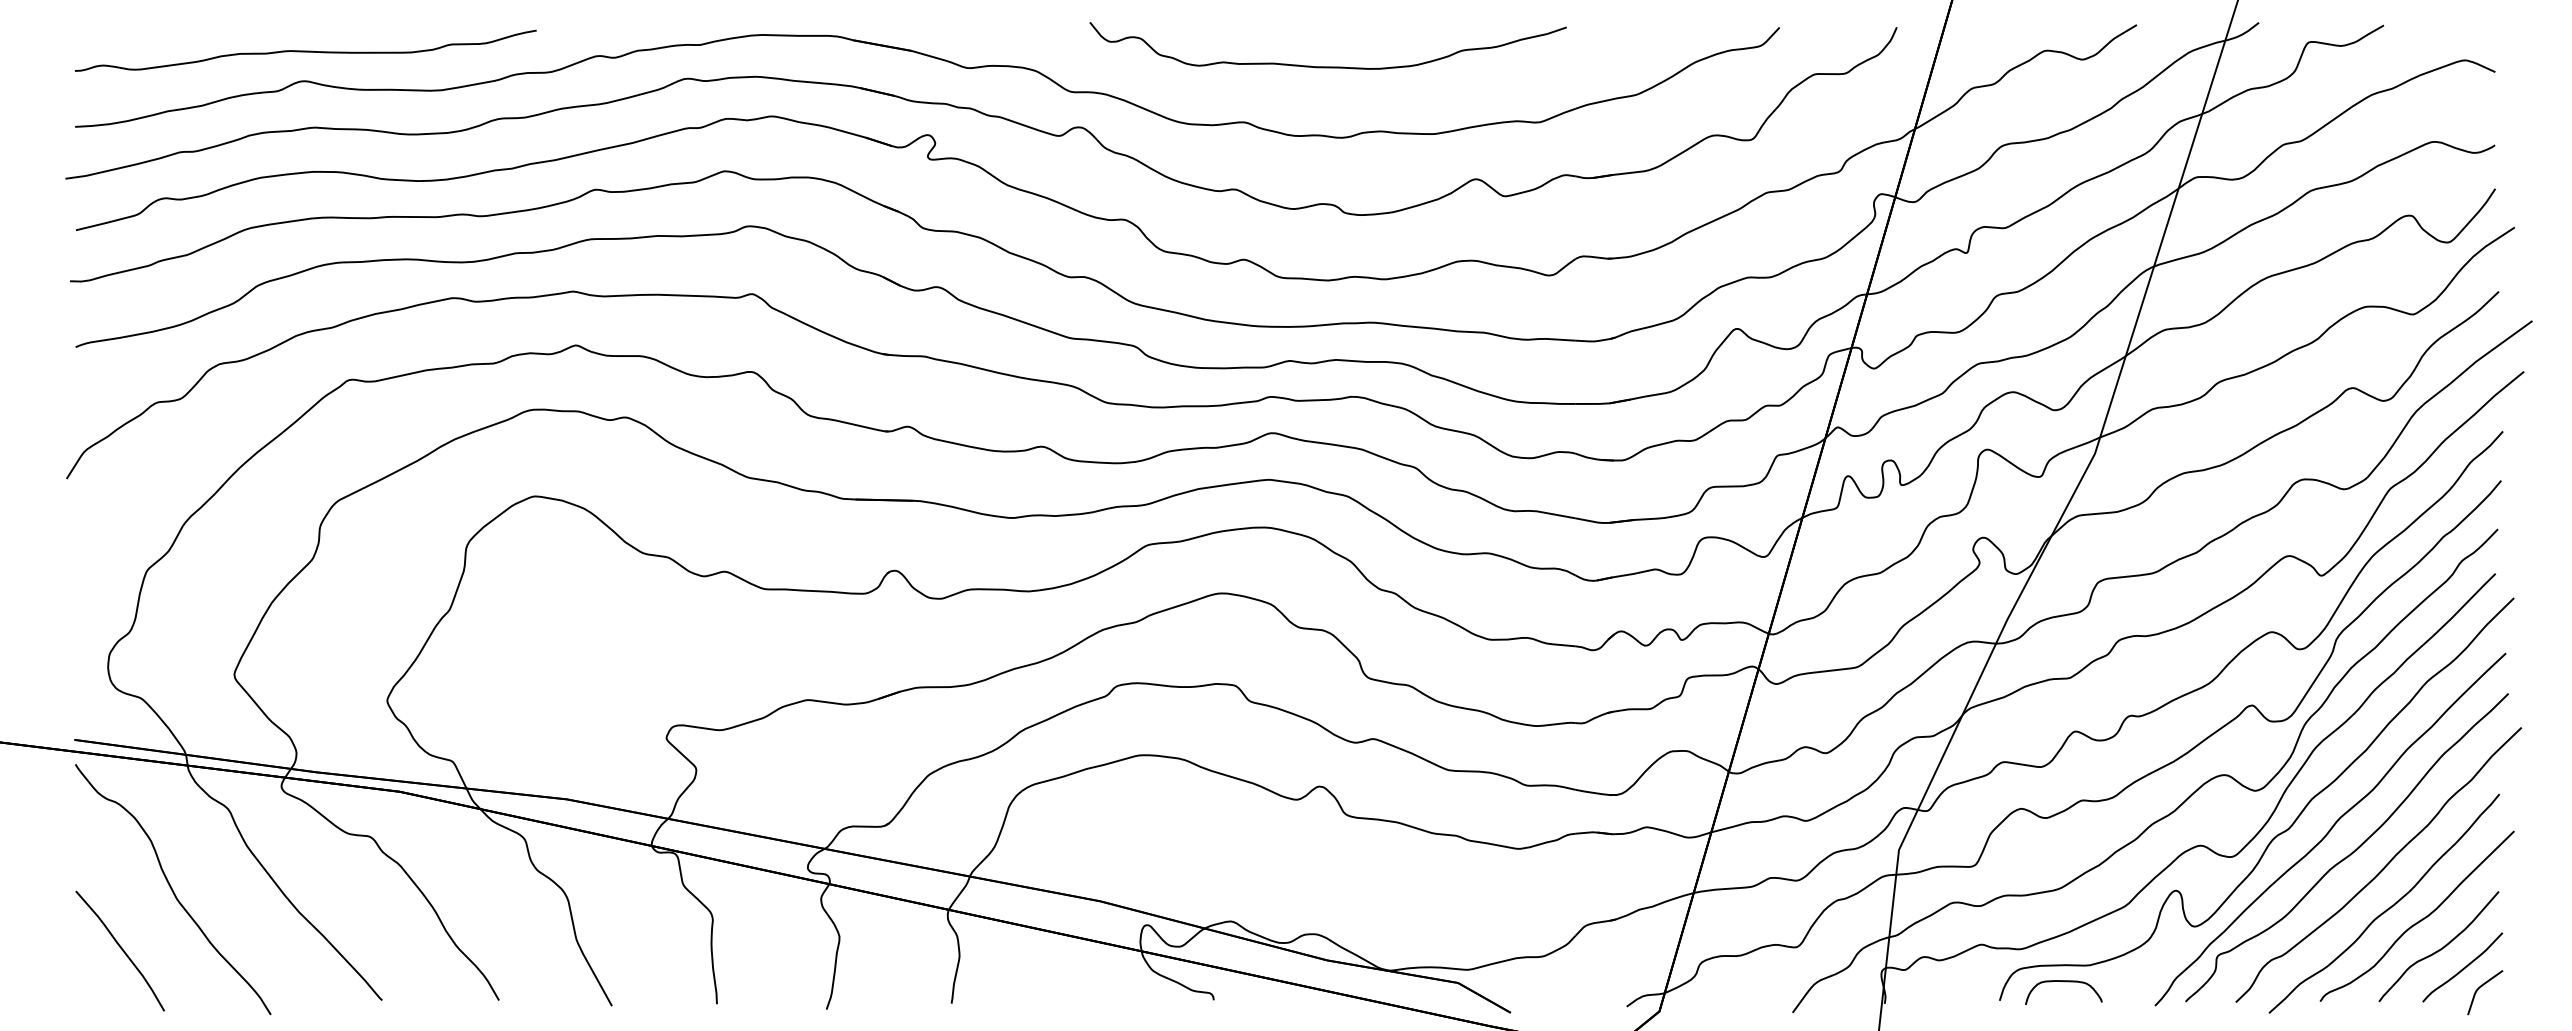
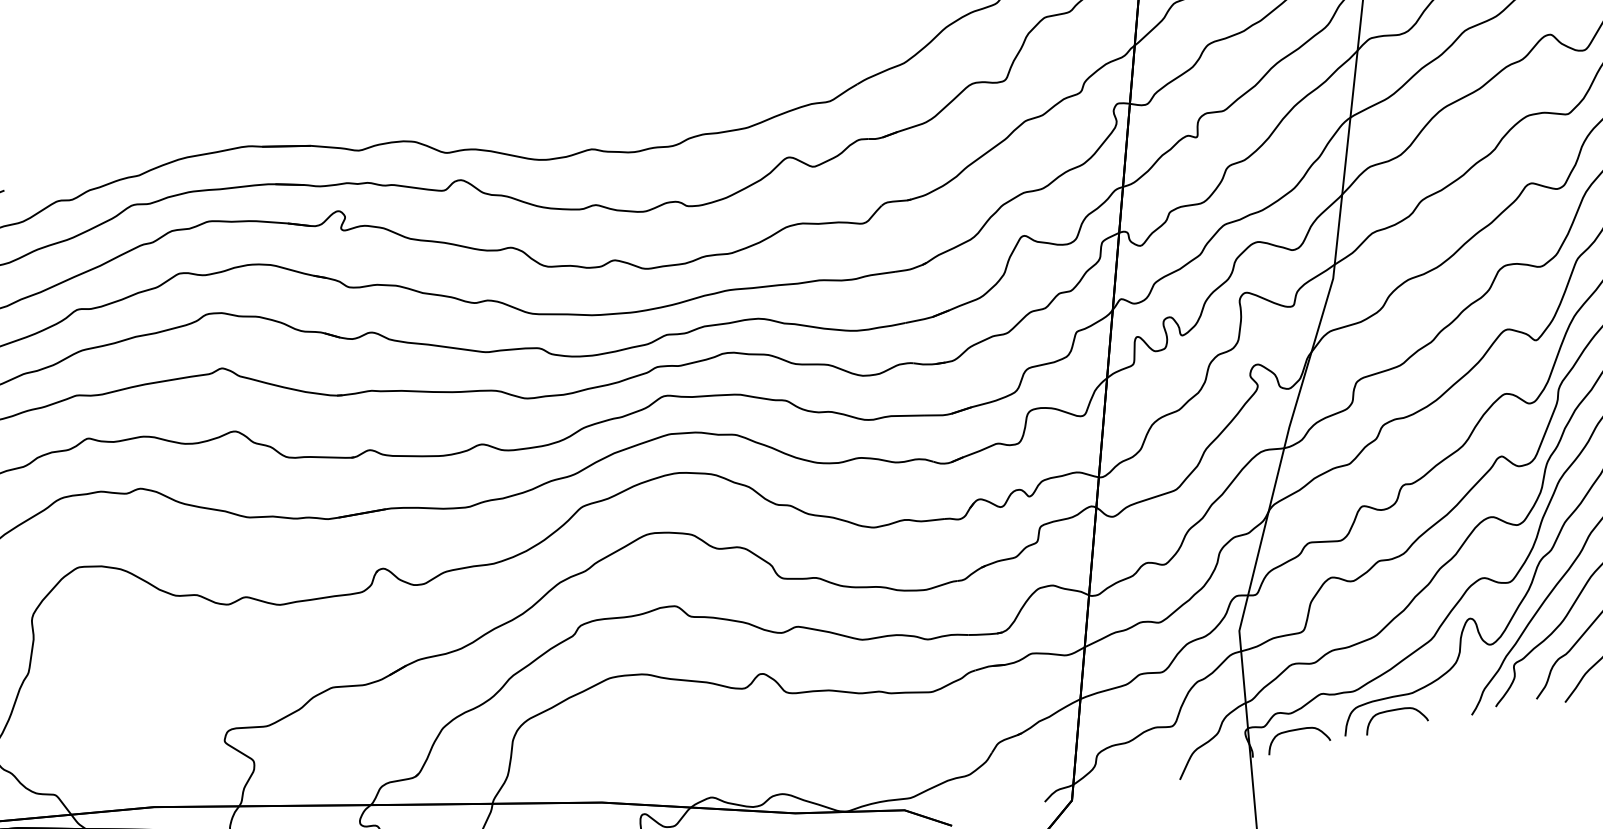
curve: (1327, 66) -> (649, 90), removed
curve: (1943, 982) -> (1296, 730), added

